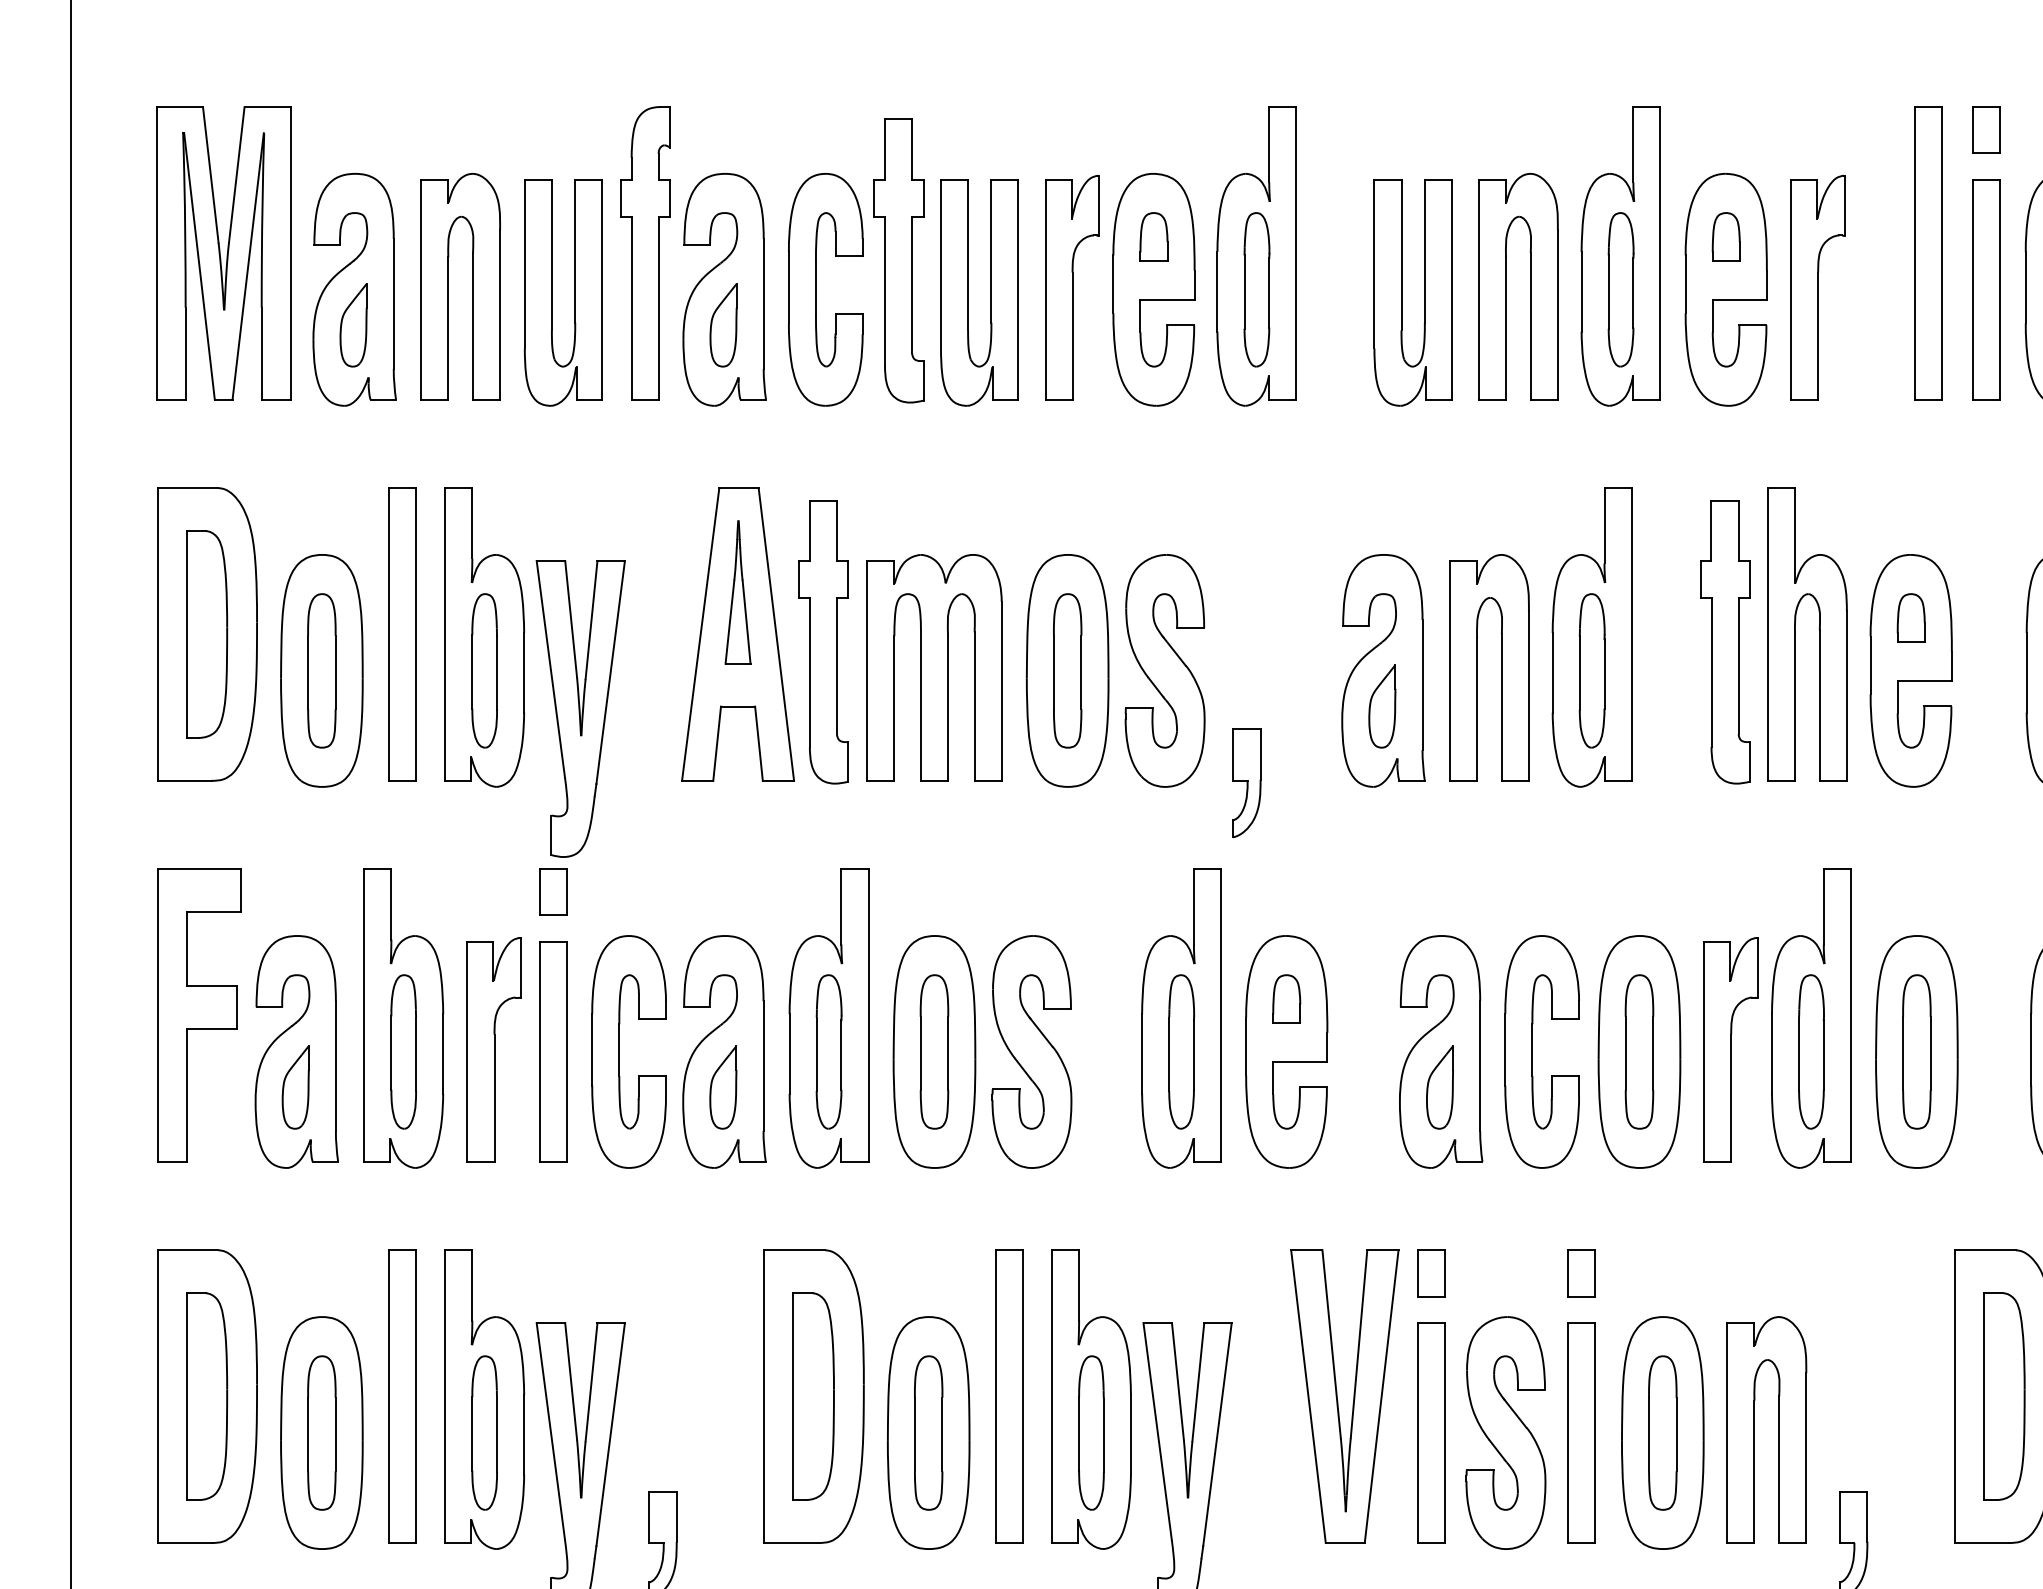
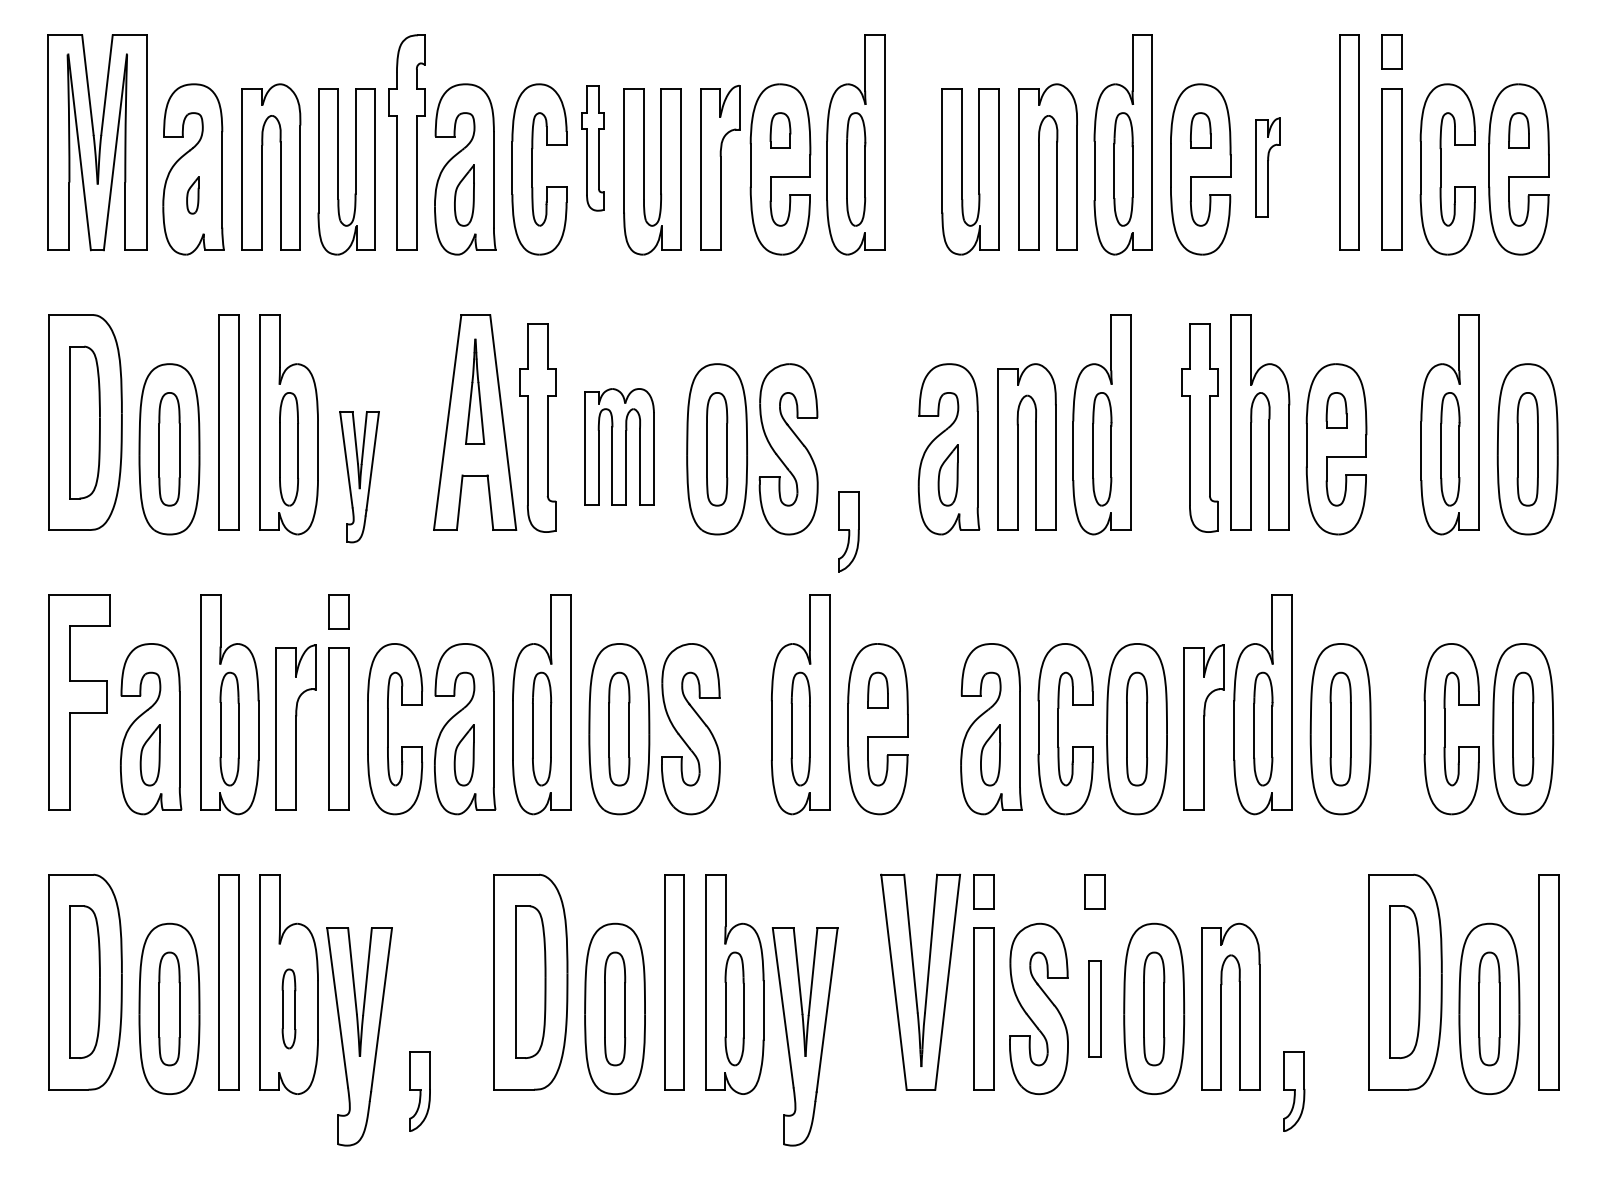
part: (897, 261) -> (592, 148), size x0.6
part: (1817, 287) -> (1267, 167), size x0.6
part: (353, 325) -> (192, 195), size x0.6
part: (934, 667) -> (619, 446), size x0.7
part: (580, 707) -> (359, 476), size x0.6
part: (483, 1432) -> (288, 1008), size x0.7
part: (1581, 1432) -> (1094, 1008), size x0.6

